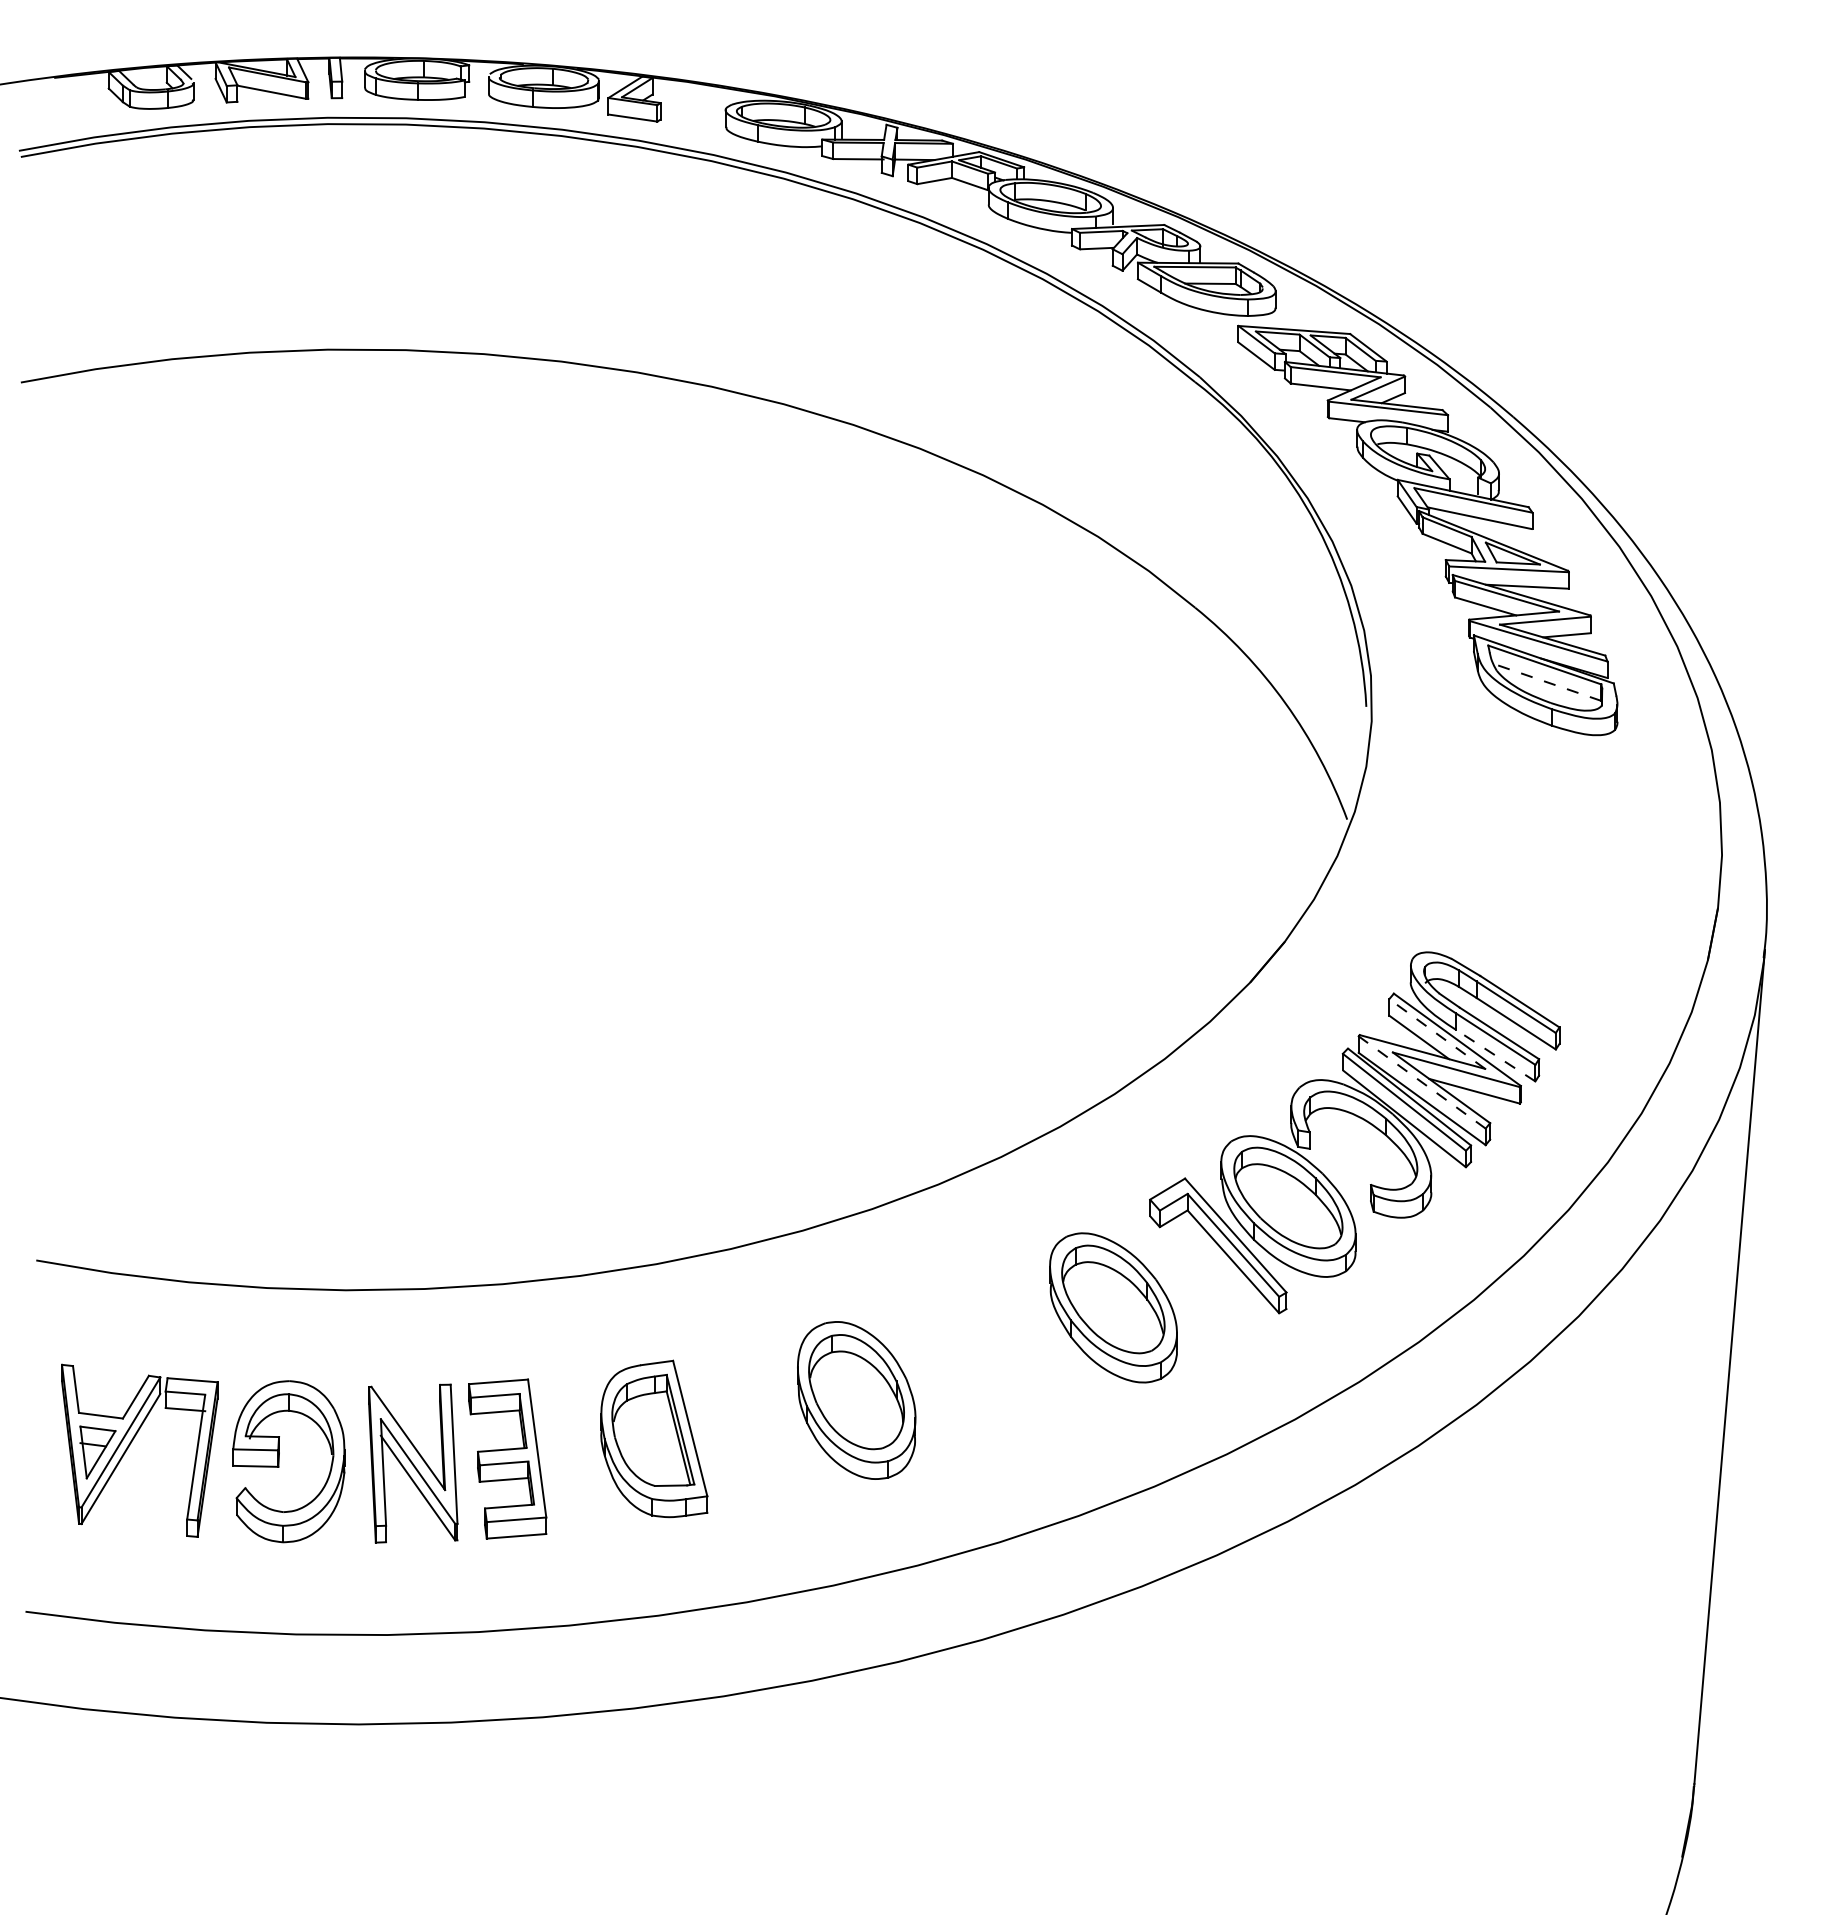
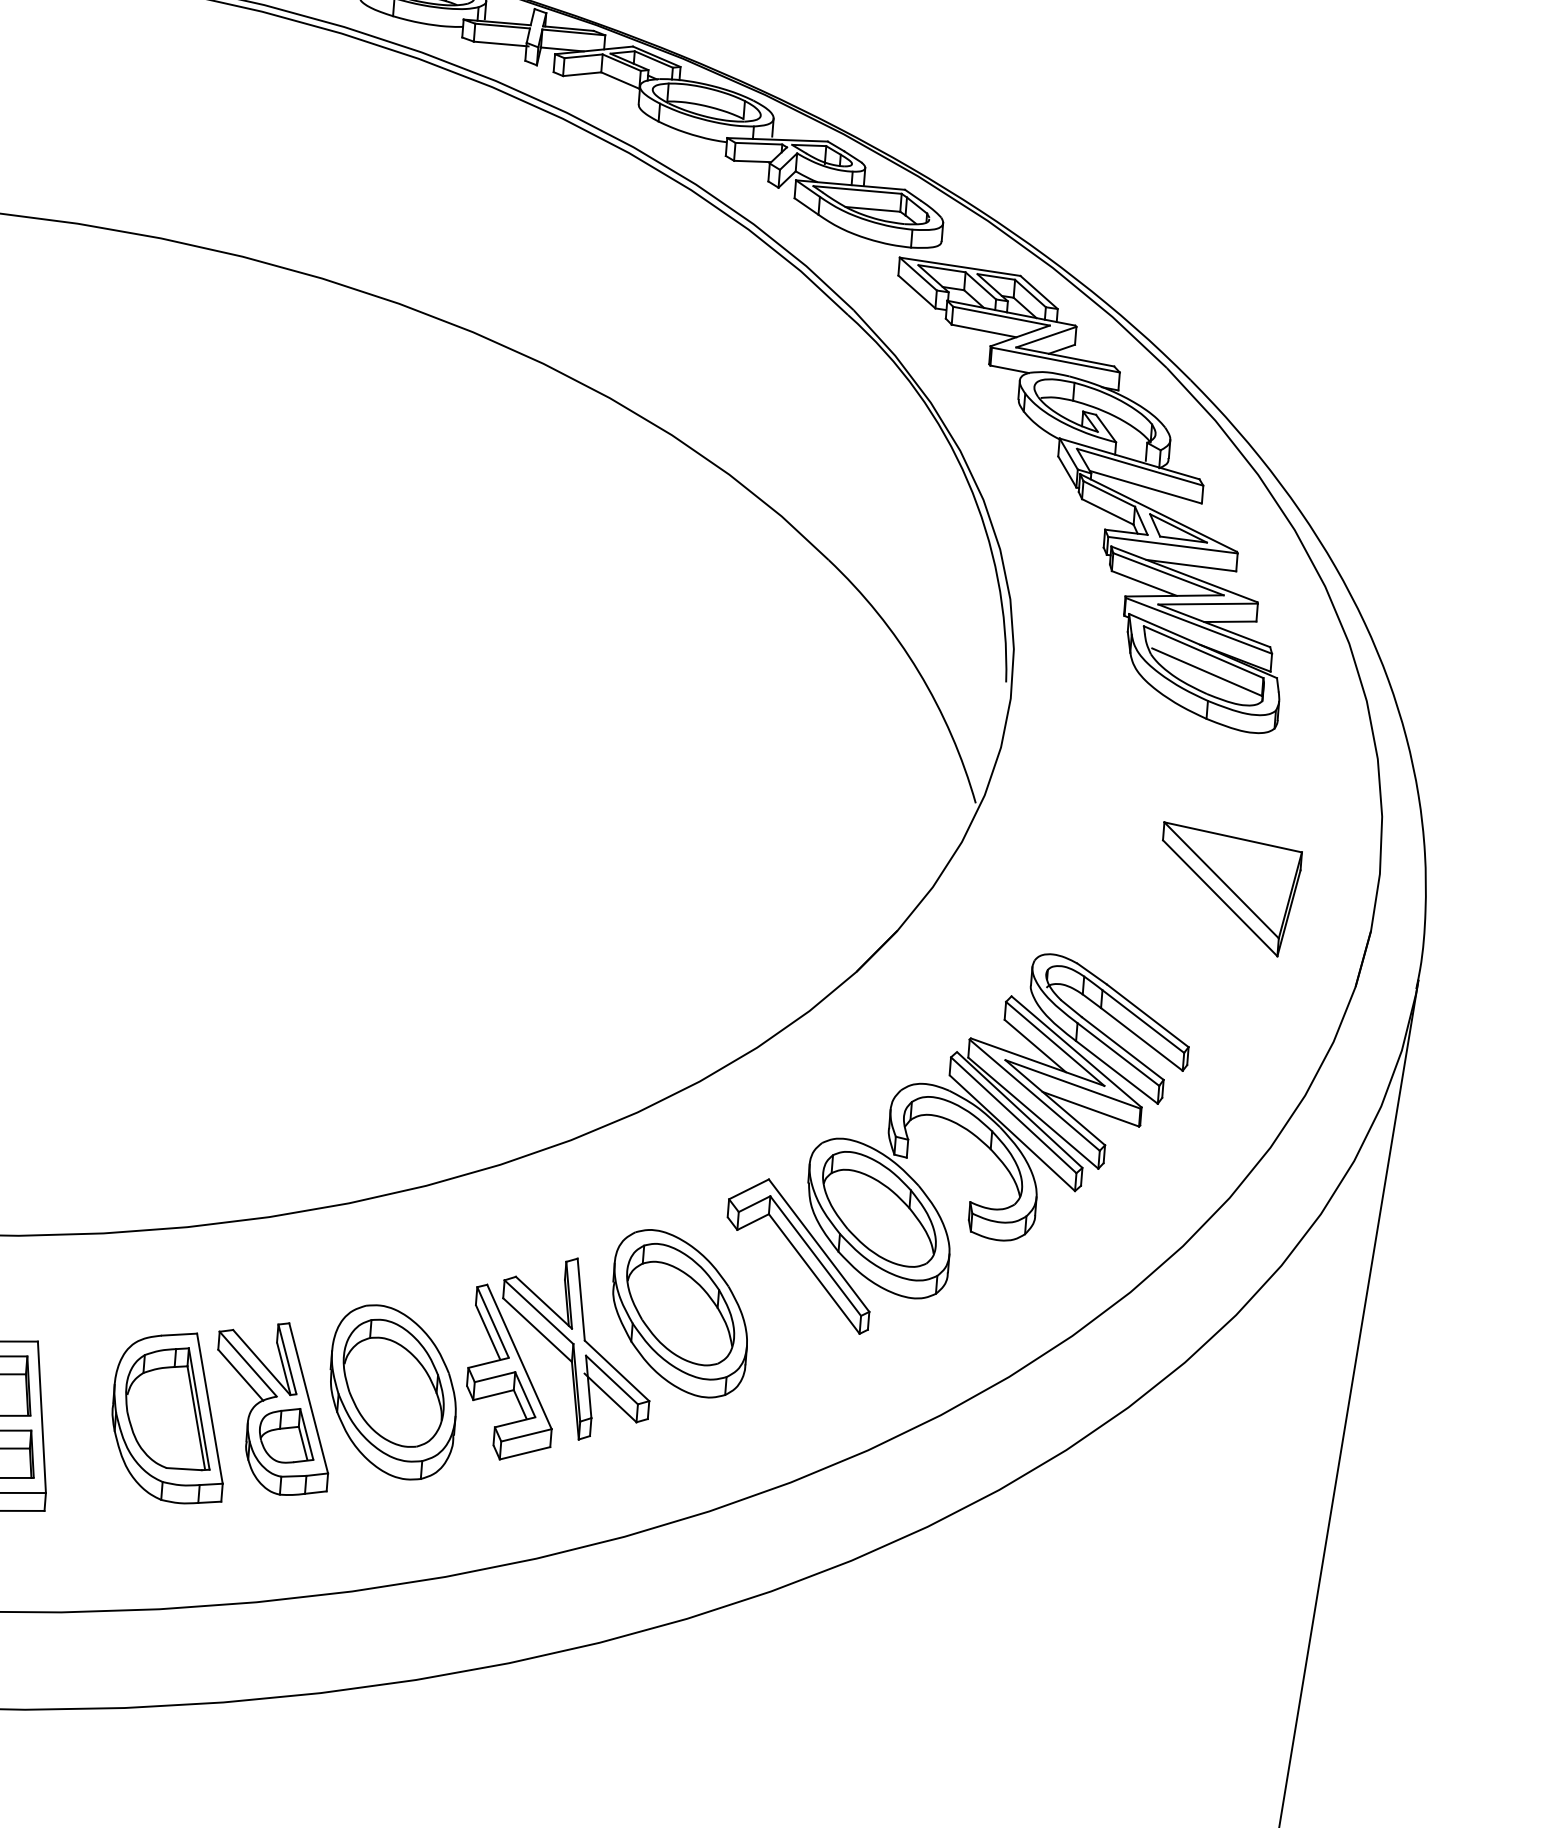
line: (1549, 683) -> (1207, 672), dashed -> solid
part: (1585, 880) -> (1229, 889), added
line: (1436, 1033) -> (1054, 1043), dashed -> solid
line: (1495, 1055) -> (1116, 1072), dashed -> solid
line: (1421, 1082) -> (1033, 1095), dashed -> solid
part: (1007, 1359) -> (560, 1360), added
part: (747, 1423) -> (272, 1408), added

